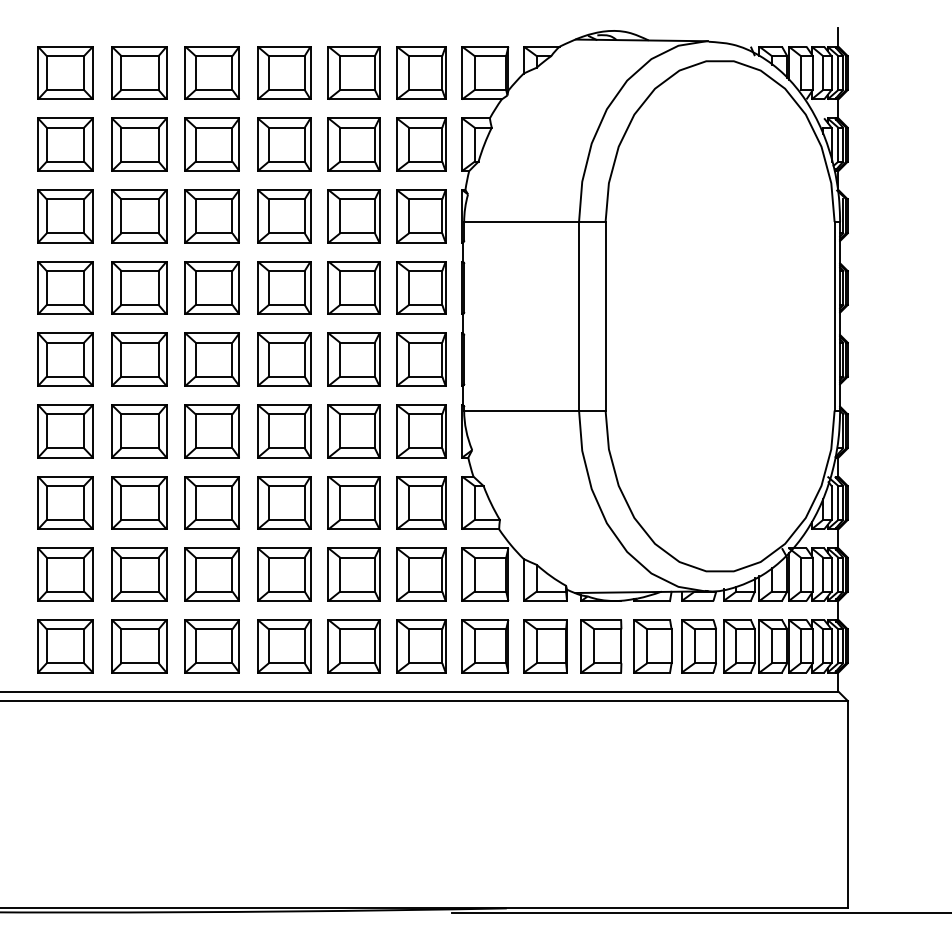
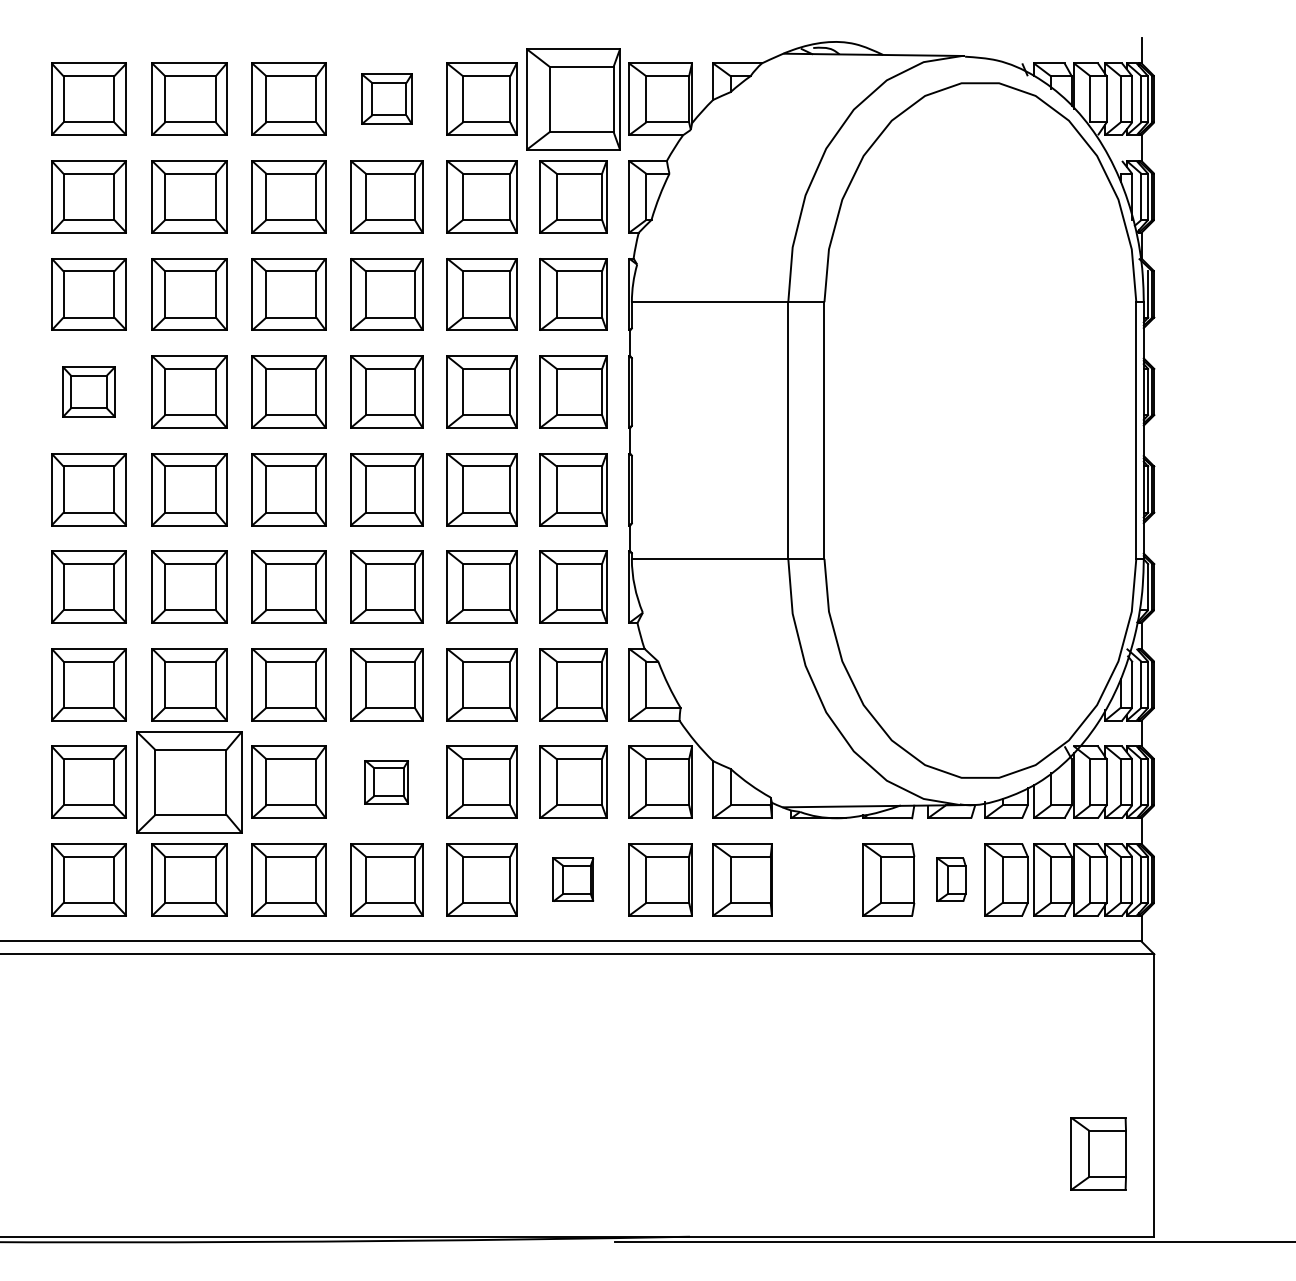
part: (283, 72) -> (386, 98), size x0.7
part: (421, 72) -> (573, 98), size x1.4
part: (65, 287) -> (88, 391), size x0.7
part: (139, 574) -> (189, 781), size x1.4
part: (283, 574) -> (386, 781), size x0.6
part: (421, 646) -> (573, 879), size x0.6
part: (601, 646) -> (1098, 1153), moved
part: (698, 646) -> (951, 879), size x0.6

